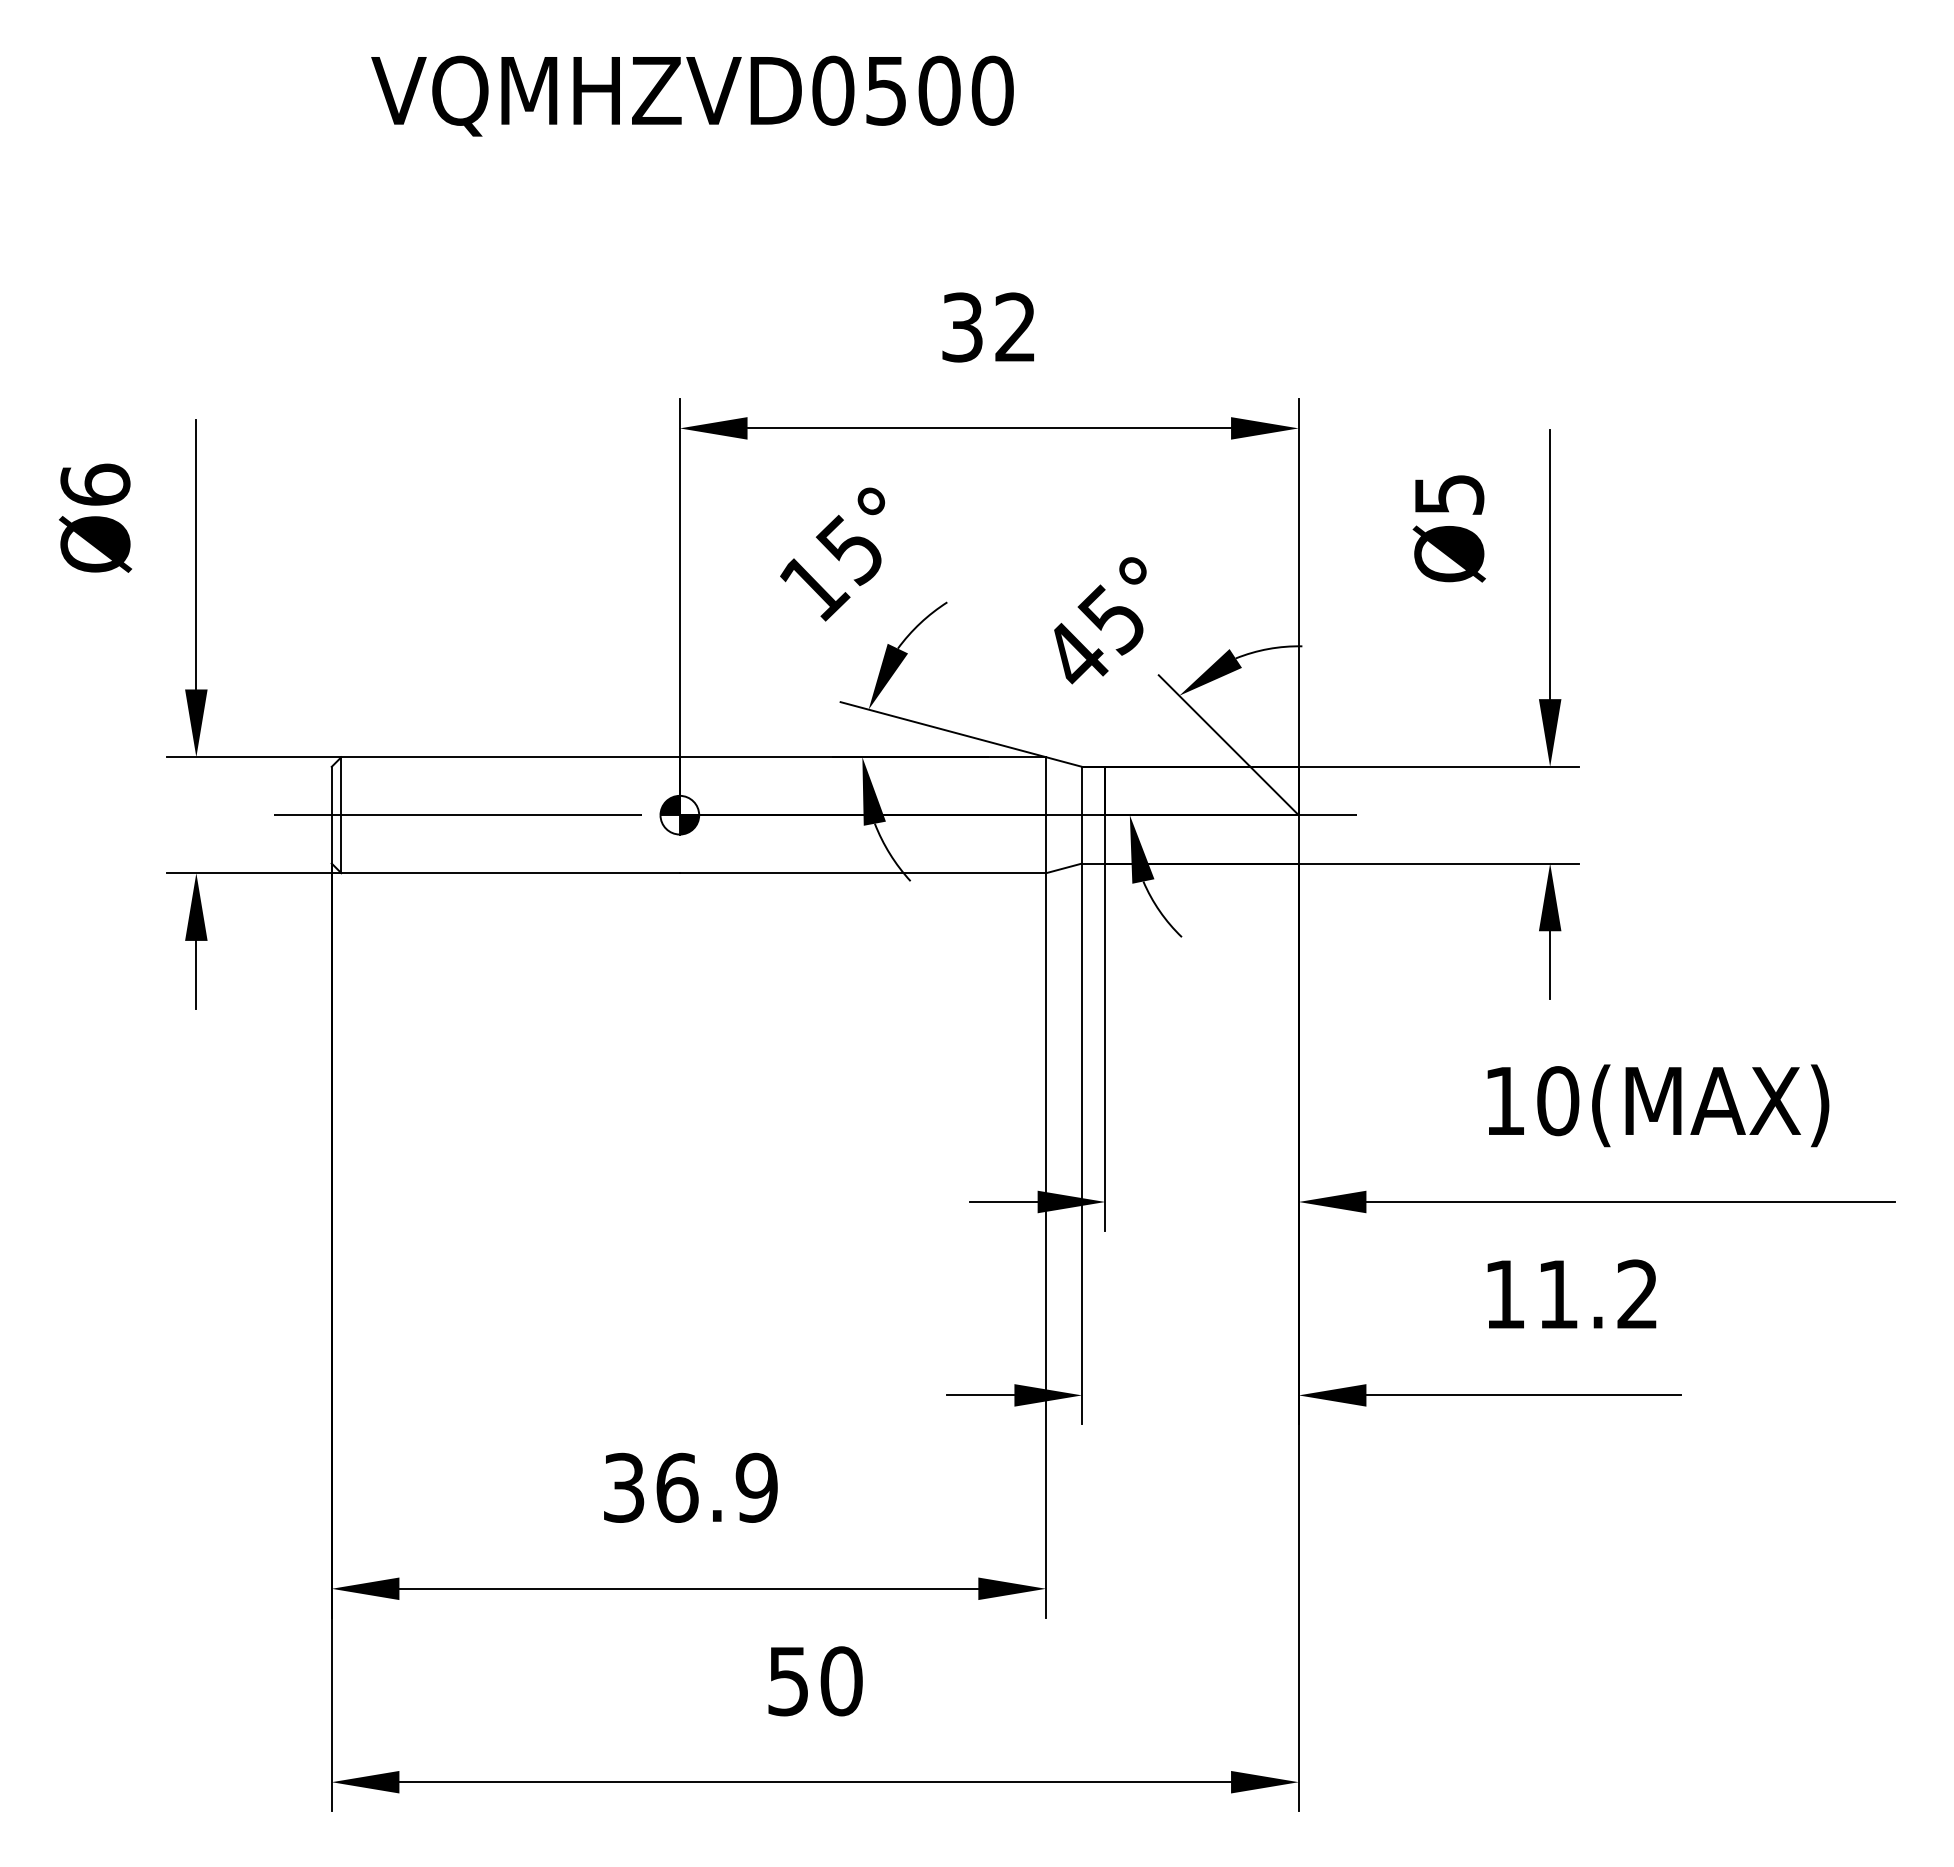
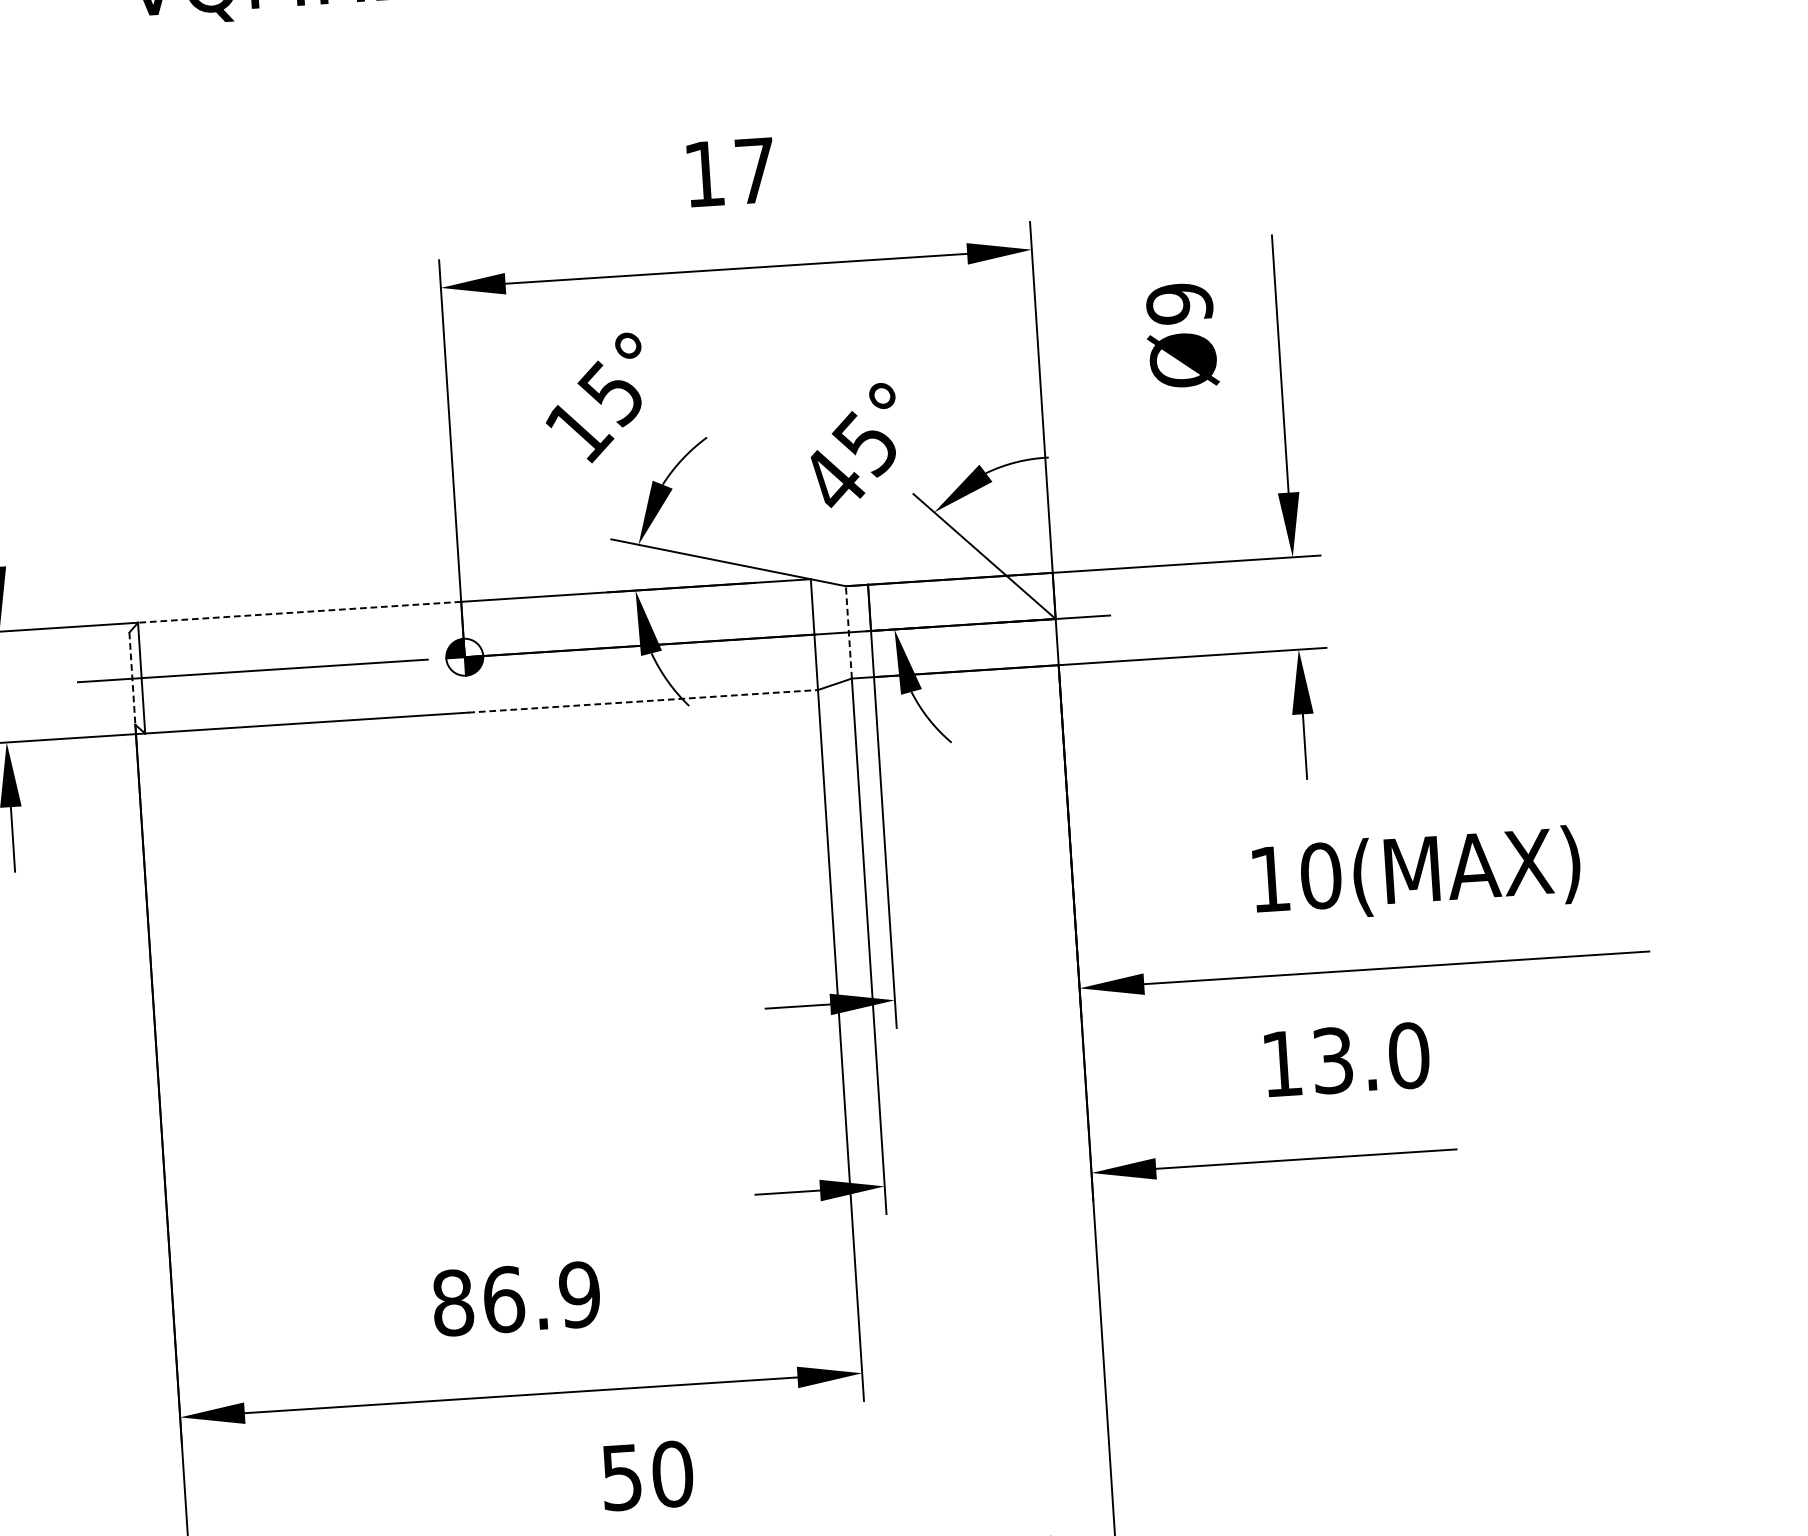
text: (988, 327) -> (729, 172), 32 -> 17
text: (1449, 494) -> (1179, 303), Ø5 -> Ø9
line: (510, 757) -> (299, 612), solid -> dashed
line: (1082, 814) -> (849, 631), solid -> dashed
line: (331, 815) -> (132, 679), solid -> dashed
line: (863, 873) -> (643, 701), solid -> dashed
text: (1598, 1294) -> (1371, 1058), 11.2 -> 13.0
text: (624, 1487) -> (453, 1302), 36.9 -> 86.9

